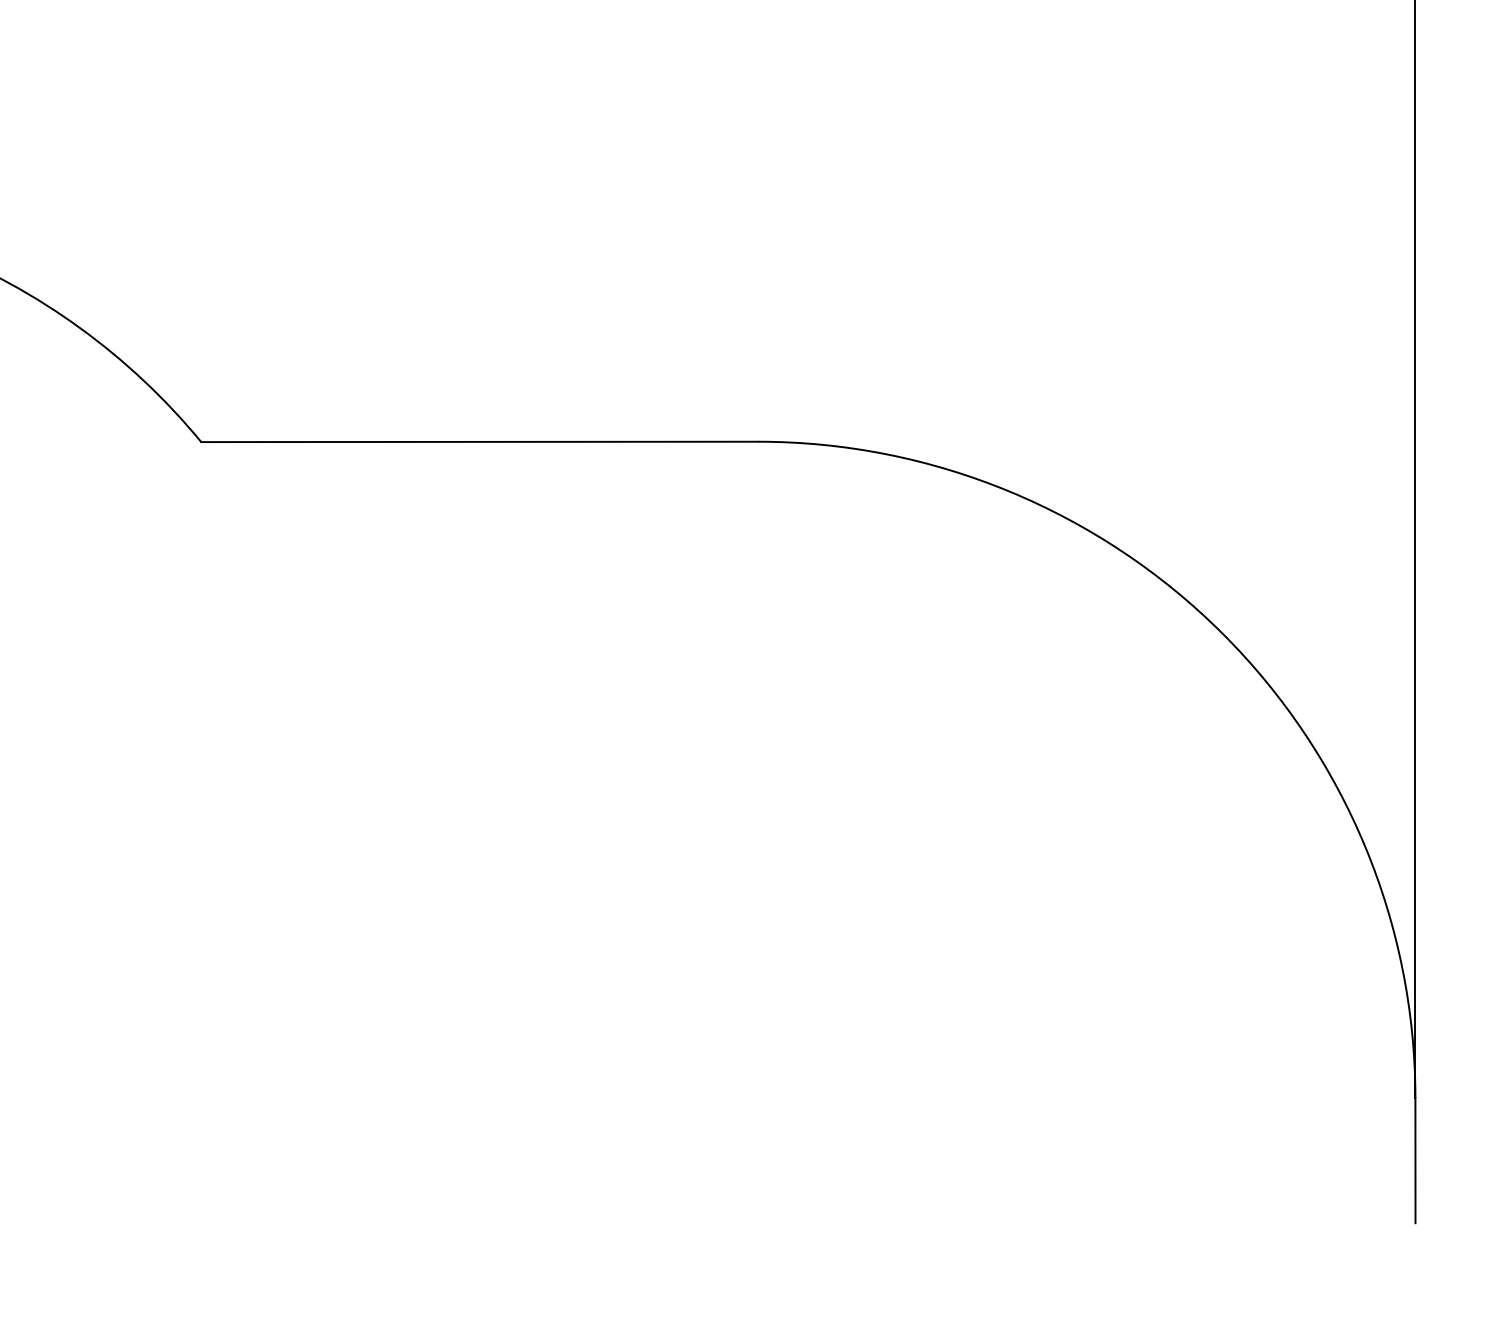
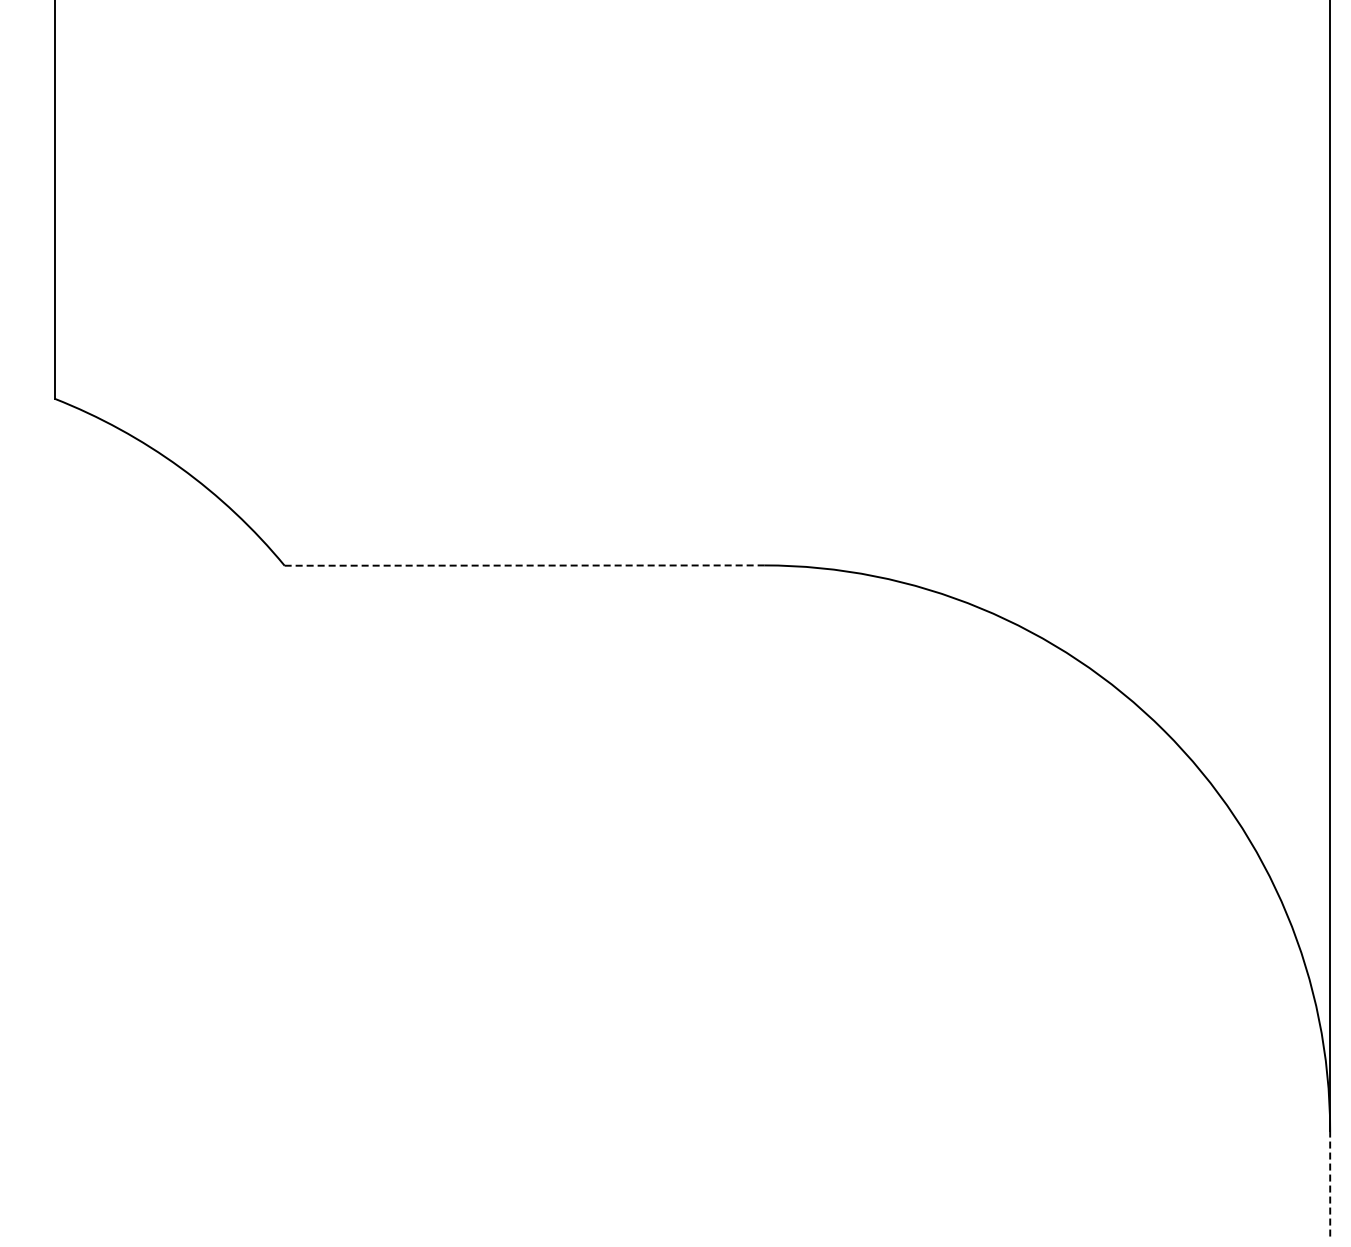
line: (479, 441) -> (524, 565), solid -> dashed
line: (1415, 1160) -> (1330, 1184), solid -> dashed

